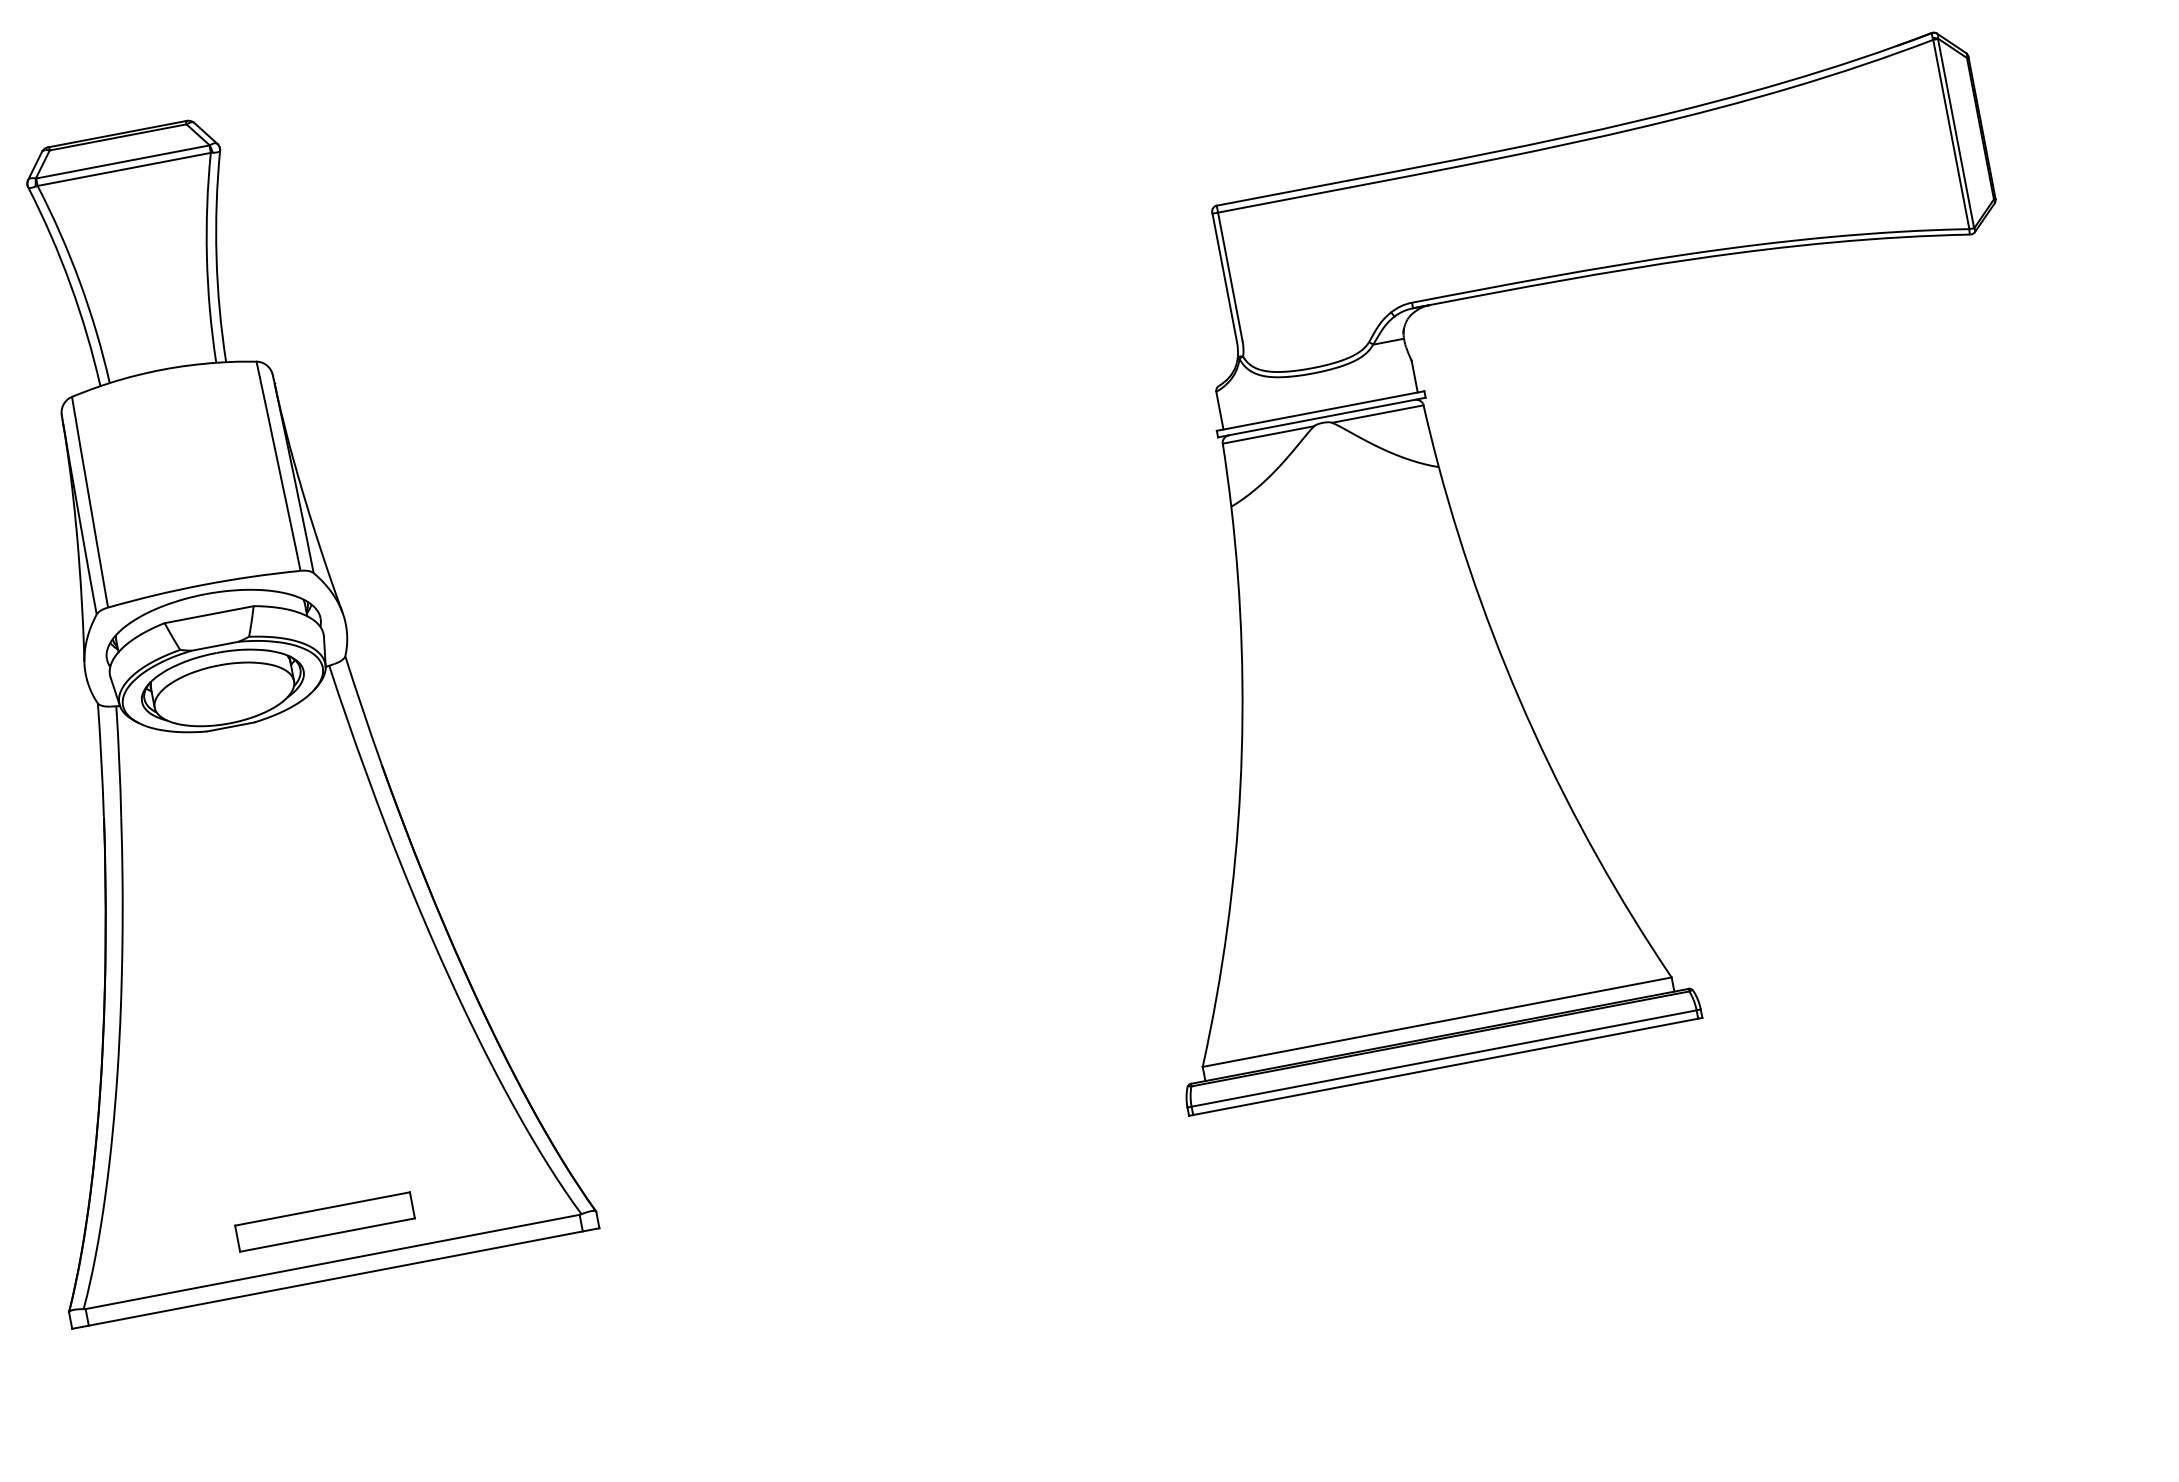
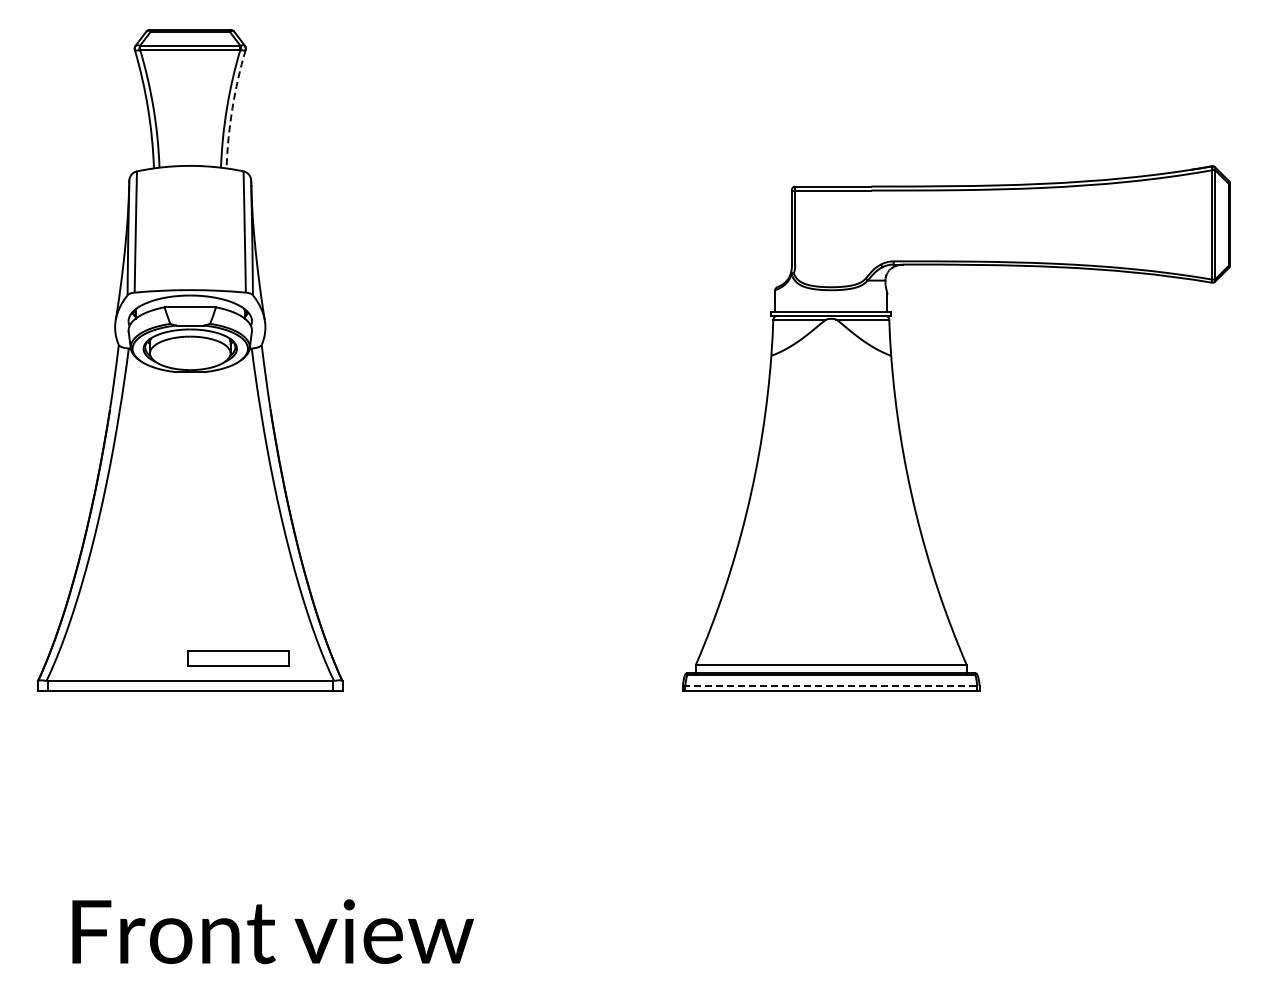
arc: (216, 256) -> (232, 108), solid -> dashed
line: (1444, 1057) -> (831, 685), solid -> dashed
part: (325, 1222) -> (238, 658), moved

